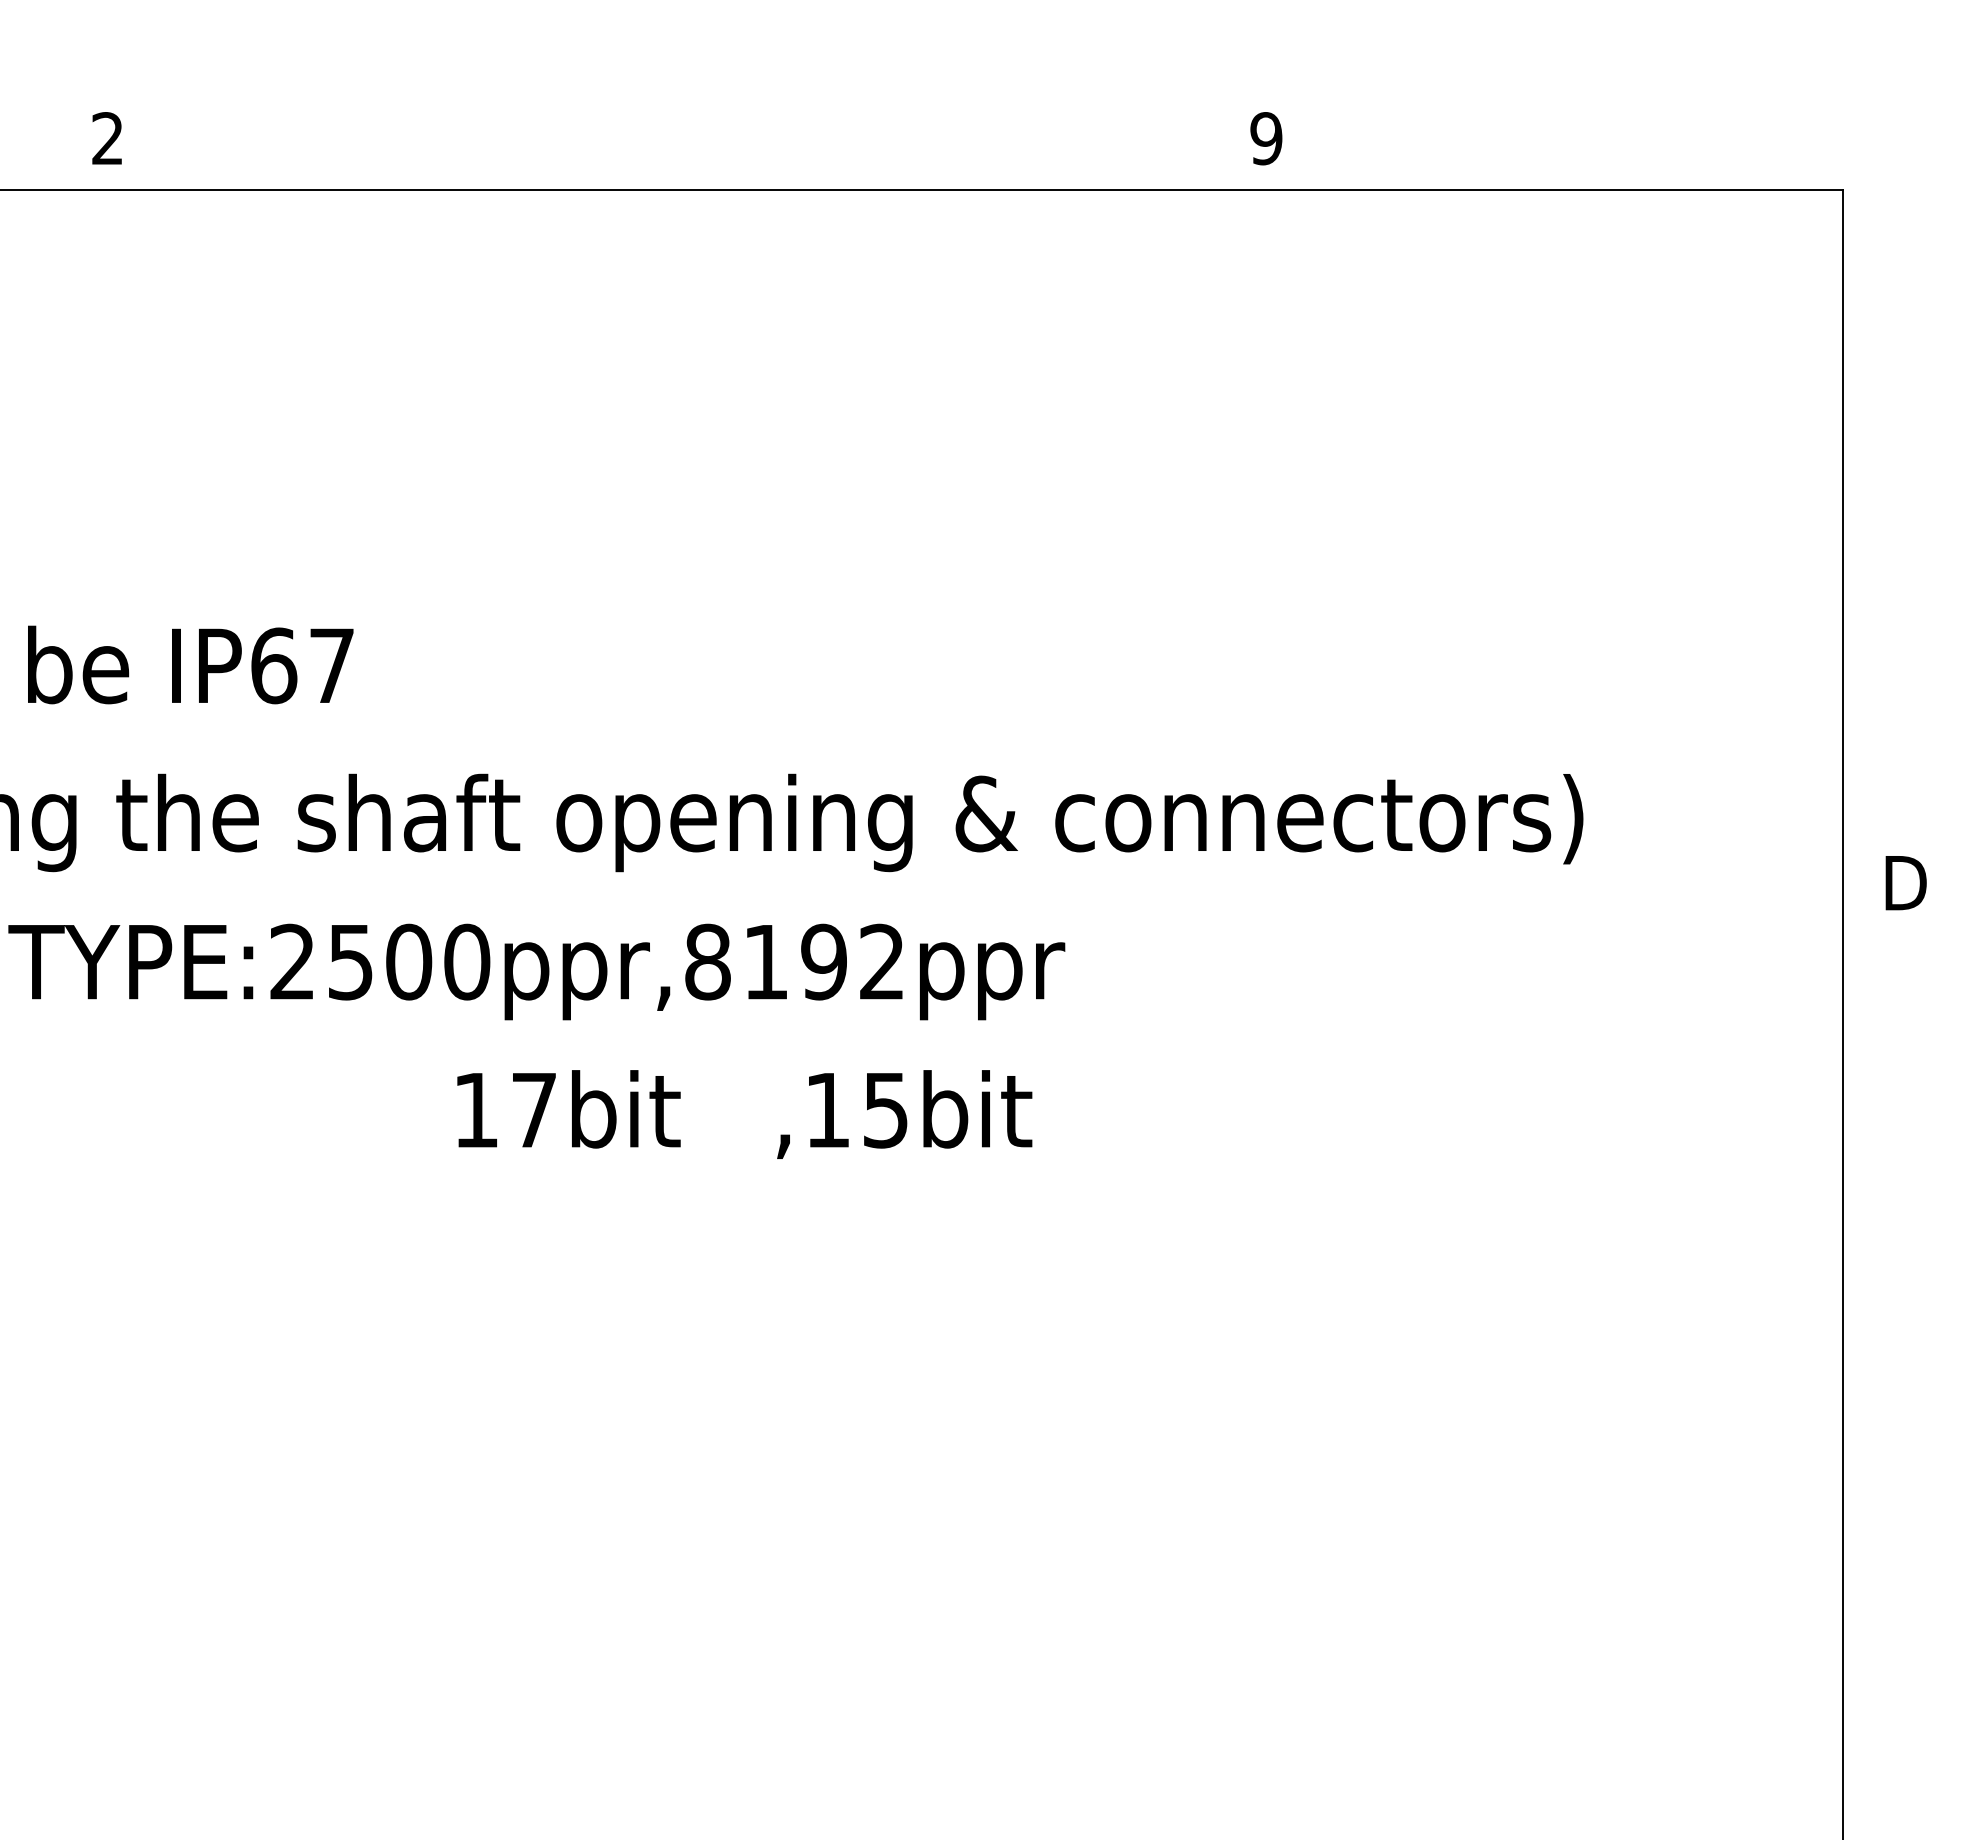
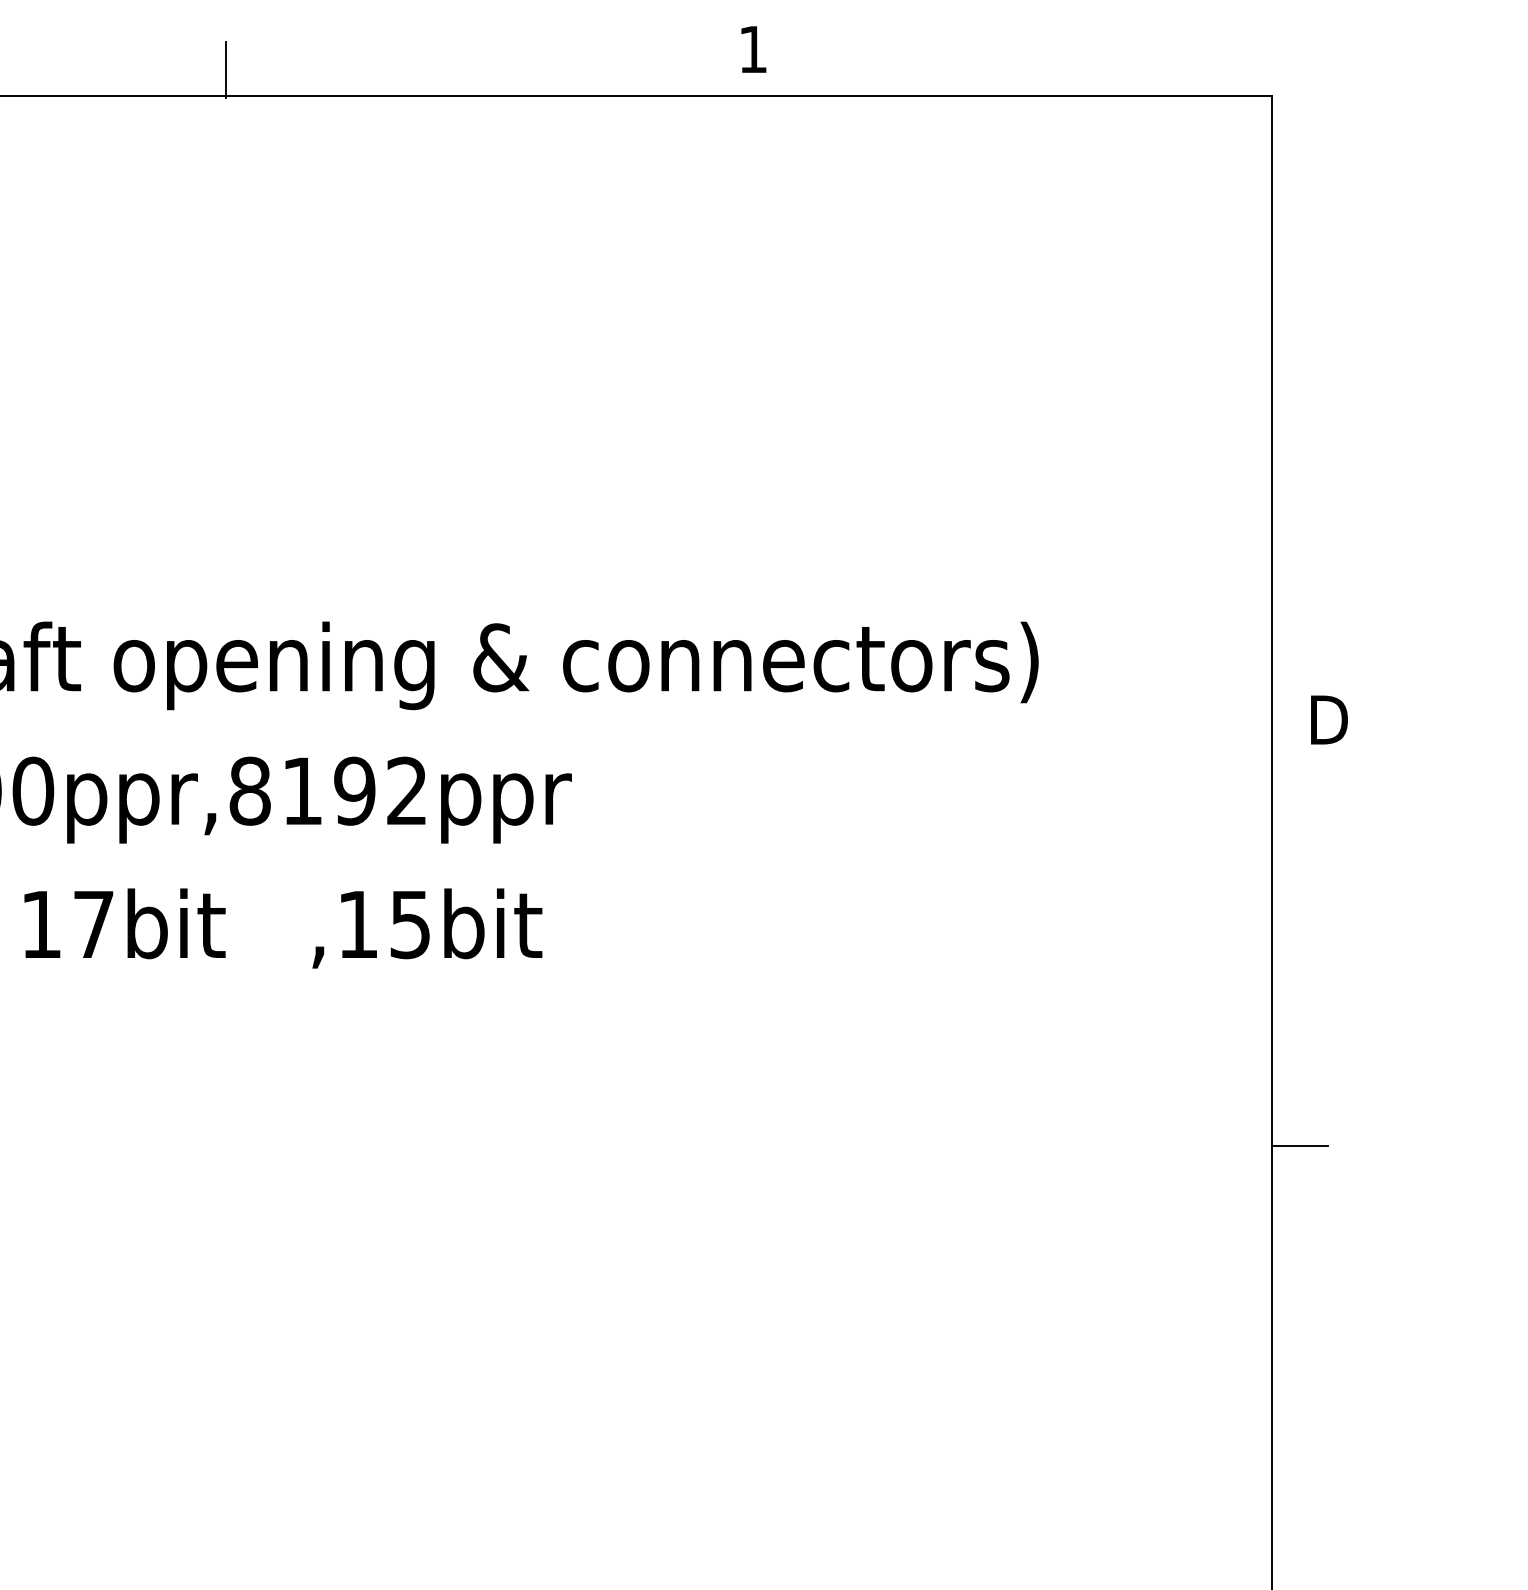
text: (1266, 138) -> (753, 49), 9 -> 1
line: (681, 161) -> (226, 70), added
line: (1873, 1356) -> (1299, 1146), added

